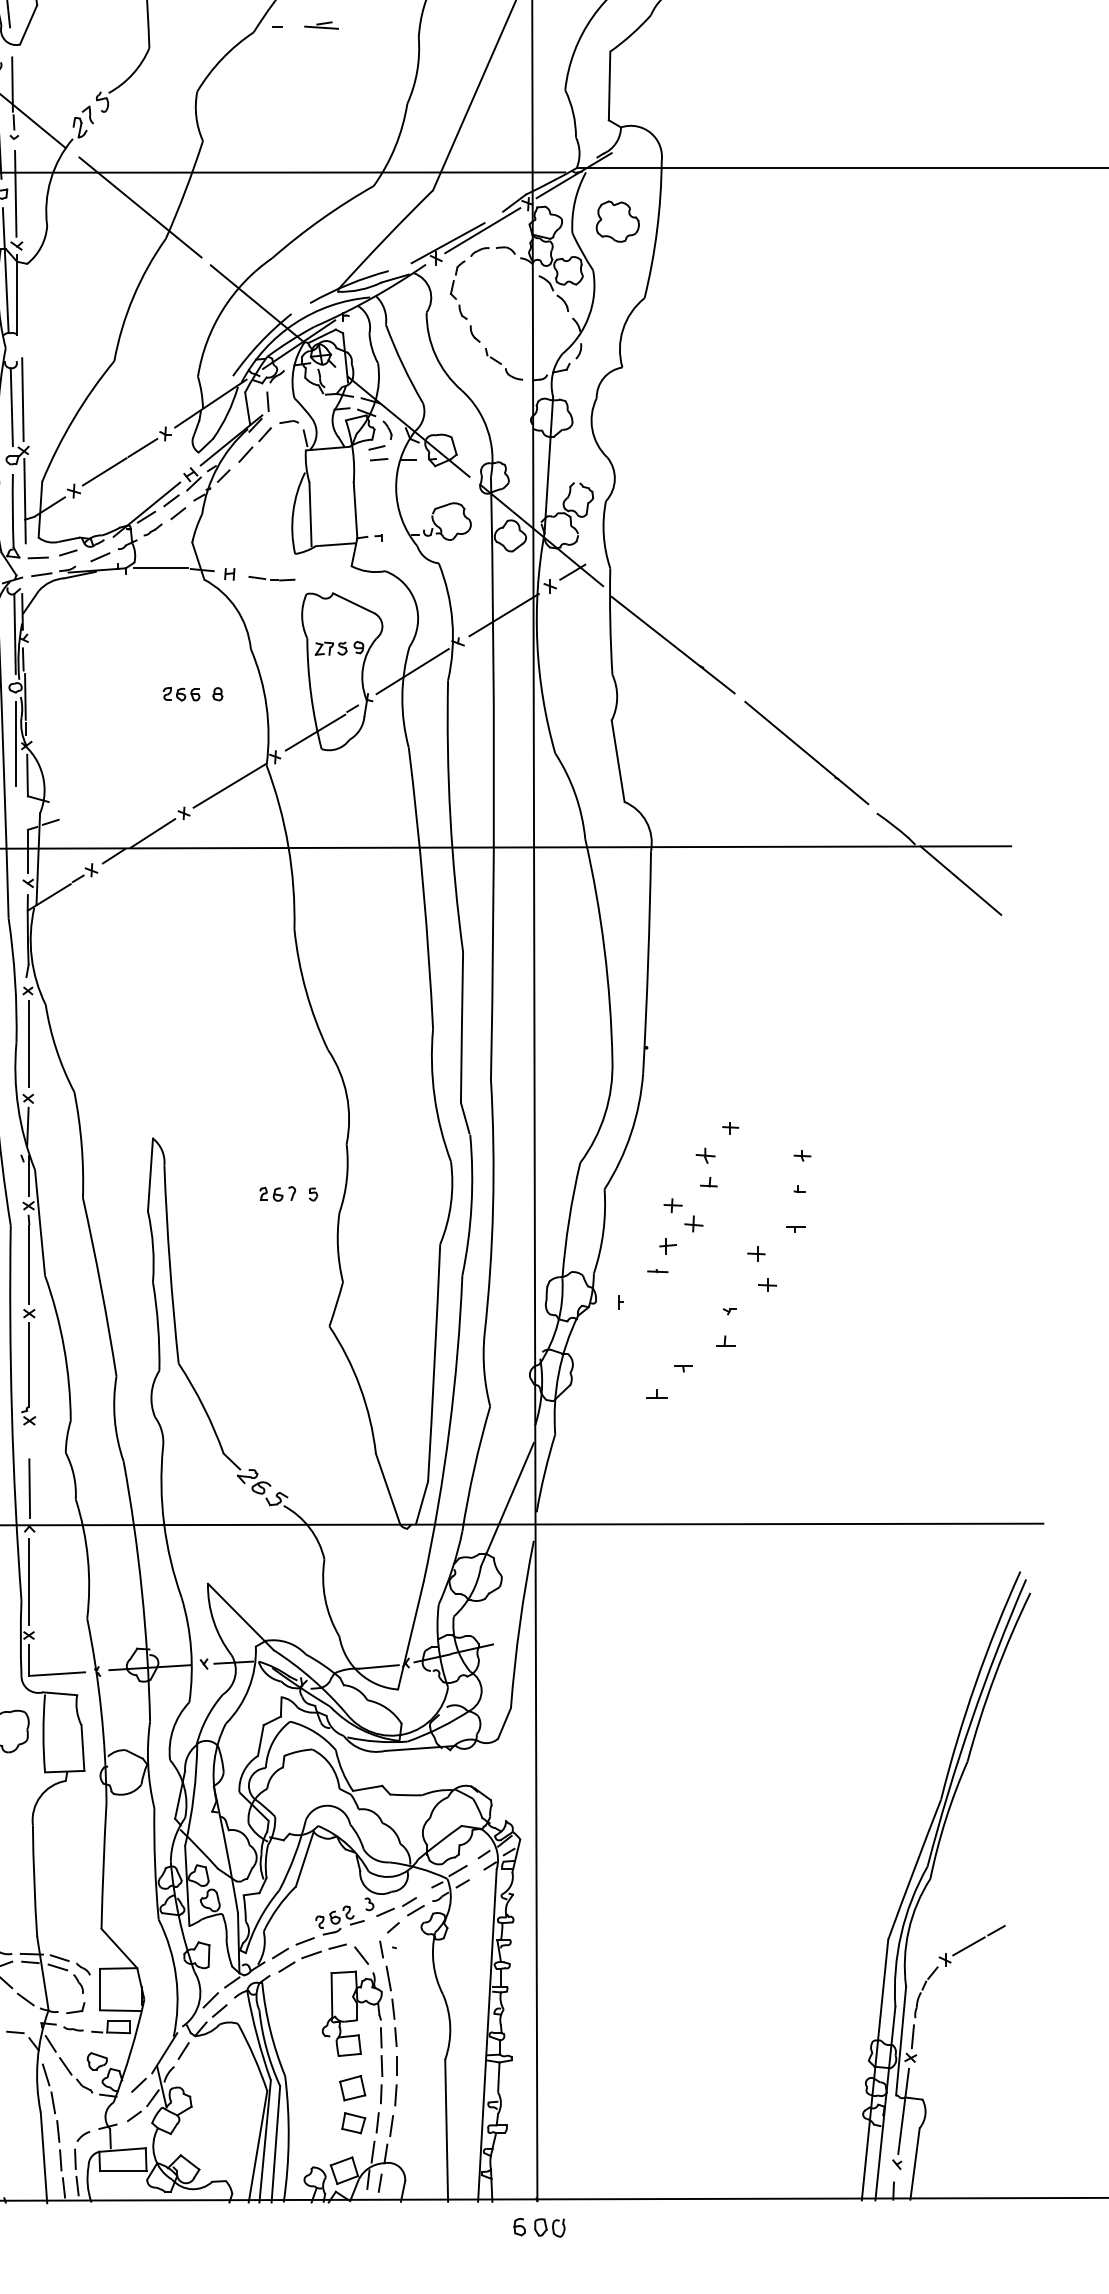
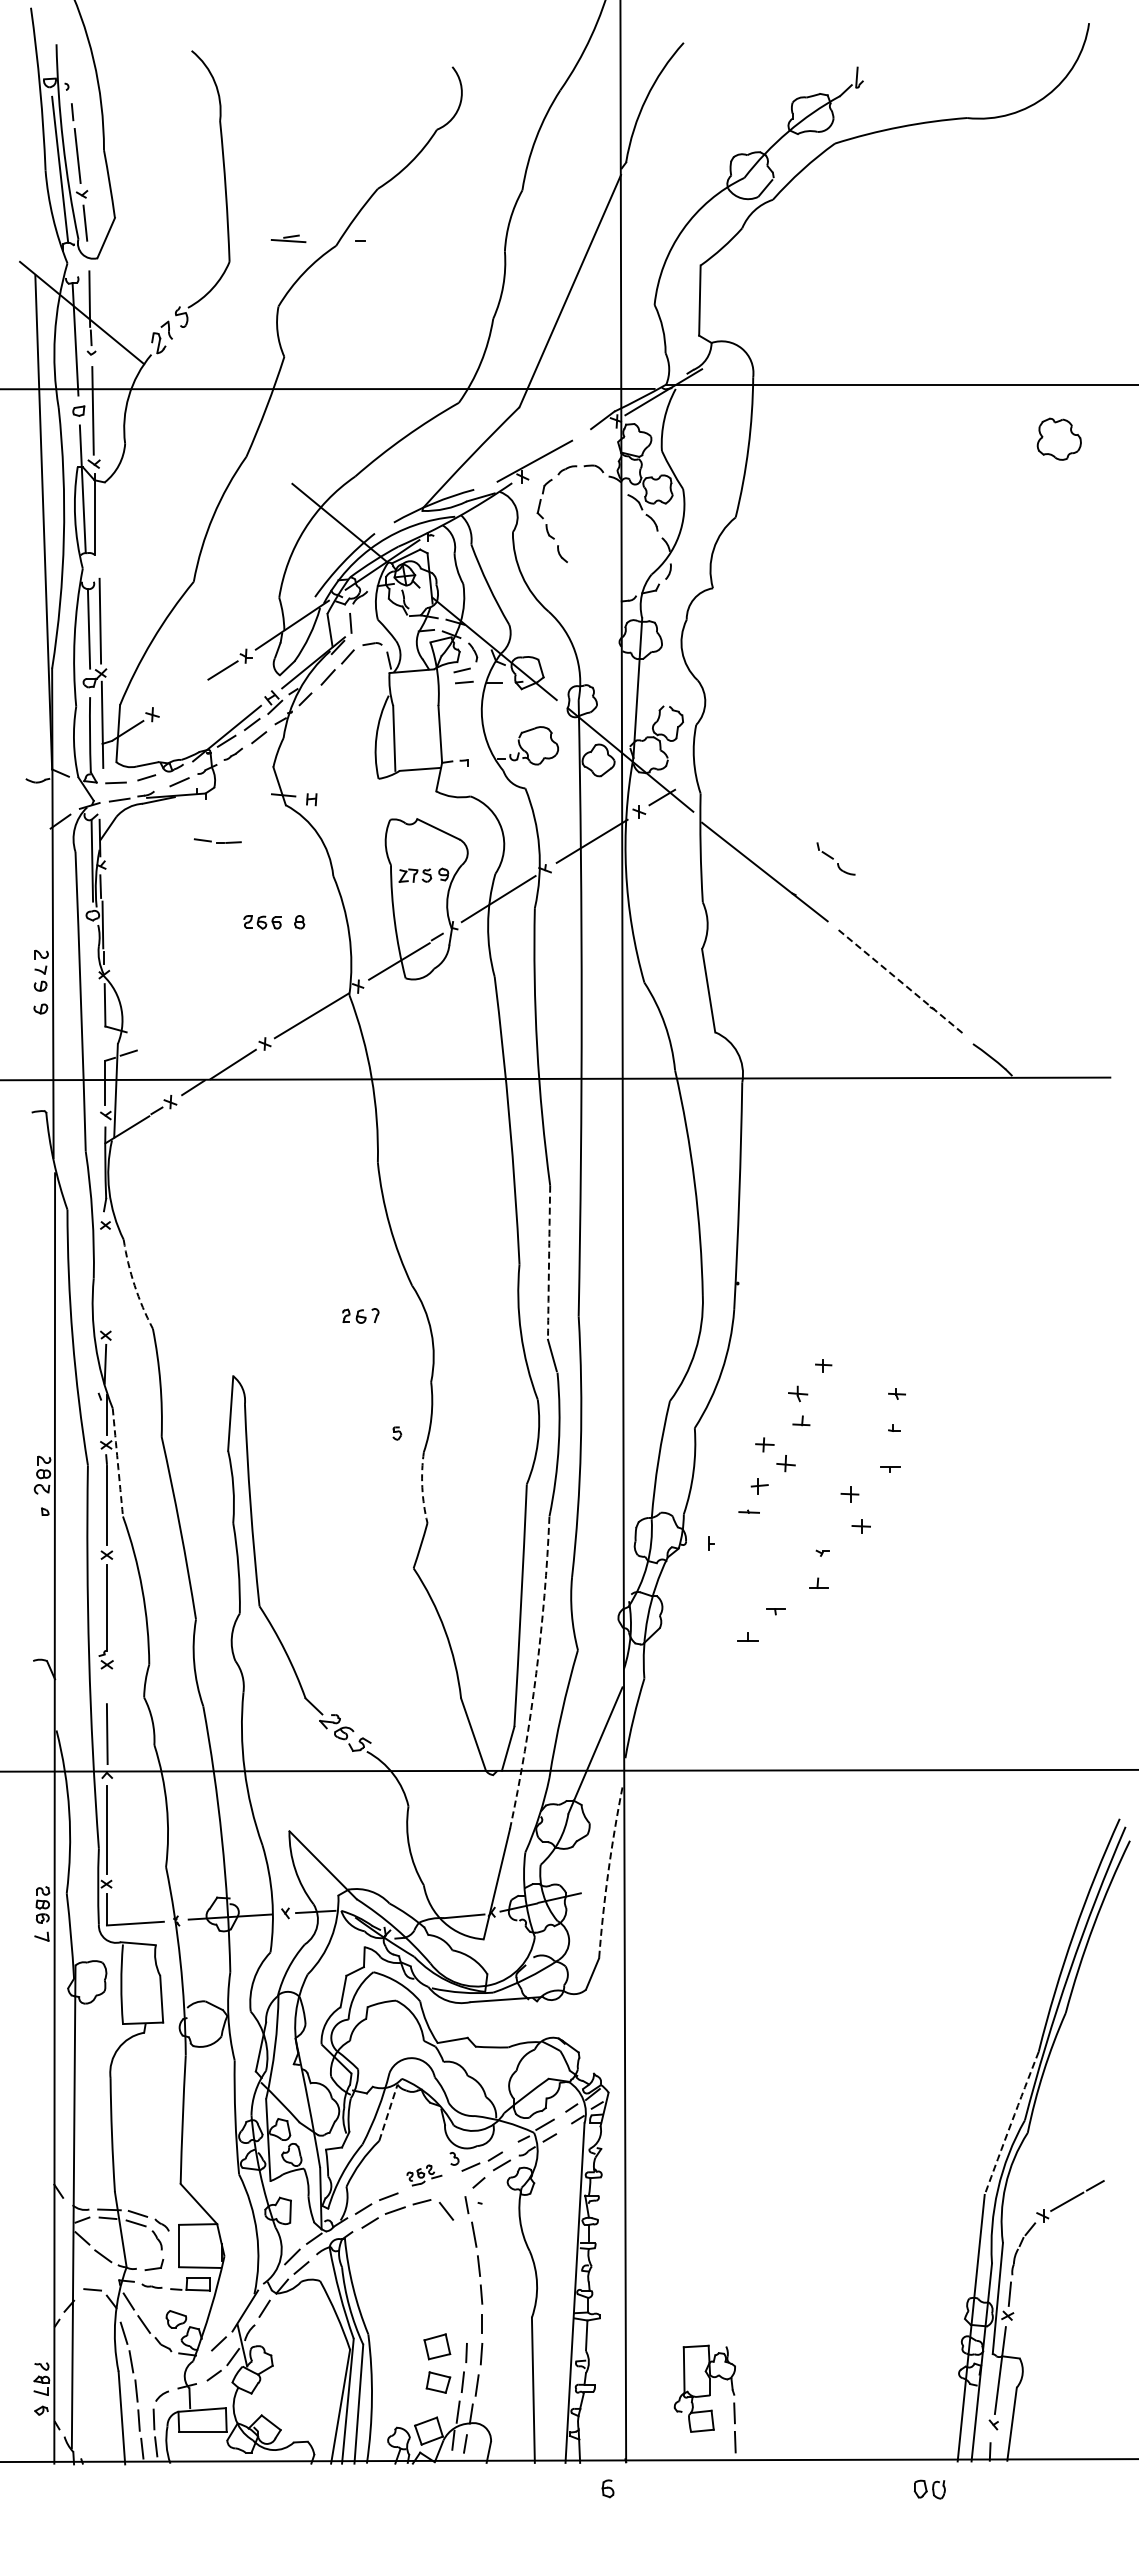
part: (321, 25) -> (288, 238), moved
line: (140, 207) -> (220, 424), removed
part: (617, 220) -> (1058, 438), moved
line: (481, 230) -> (569, 448), removed
part: (503, 363) -> (835, 858), moved
line: (104, 471) -> (183, 694), removed
line: (161, 568) -> (241, 793), removed
part: (271, 578) -> (217, 840), moved
line: (16, 744) -> (93, 973), removed
line: (806, 753) -> (901, 982), solid -> dashed
line: (960, 880) -> (1058, 1112), removed
arc: (462, 1027) -> (549, 1262), solid -> dashed
line: (28, 1043) -> (106, 1279), removed
arc: (56, 1049) -> (134, 1285), solid -> dashed
part: (277, 1193) -> (360, 1315), moved
arc: (39, 1222) -> (117, 1462), solid -> dashed
arc: (338, 1247) -> (422, 1487), solid -> dashed
arc: (449, 1429) -> (536, 1673), solid -> dashed
arc: (520, 1624) -> (608, 1872), solid -> dashed
line: (304, 1858) -> (388, 2112), solid -> dashed
arc: (914, 1869) -> (1011, 2123), solid -> dashed
part: (340, 1920) -> (424, 2175), size x0.7
part: (351, 2023) -> (704, 2398), moved
part: (549, 2227) -> (929, 2489), moved

